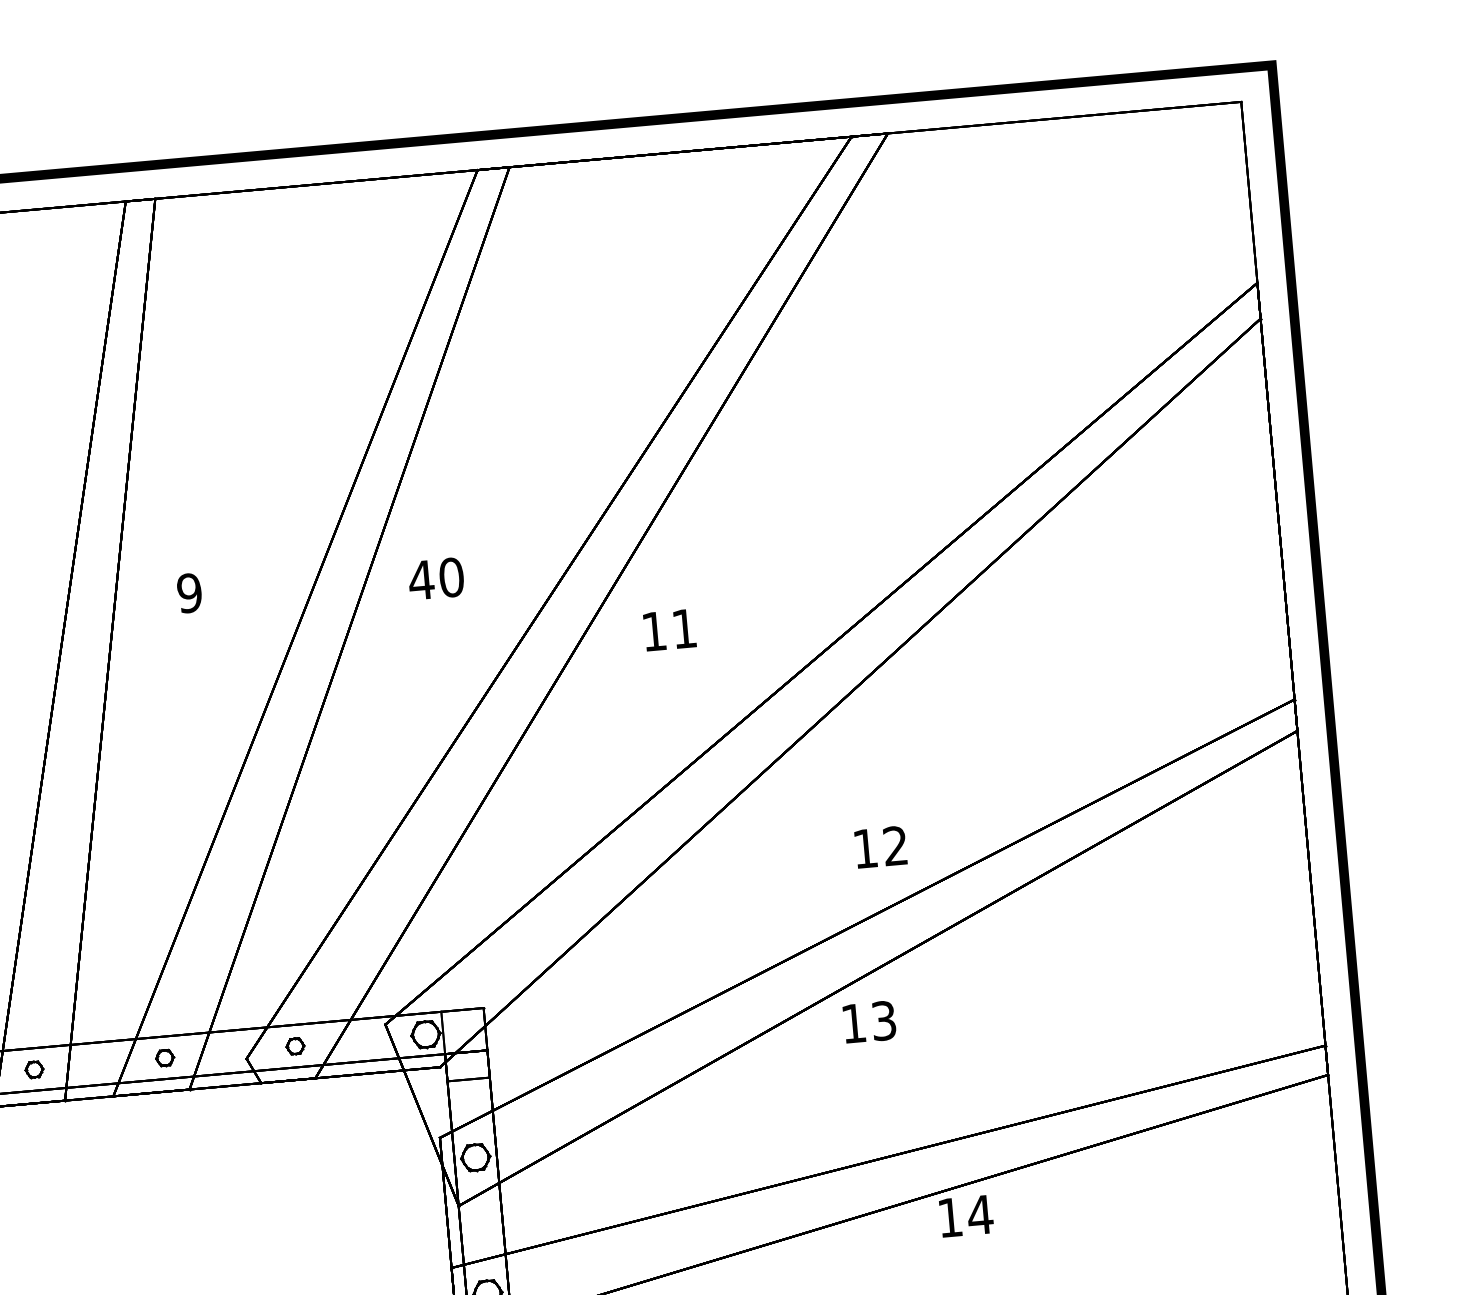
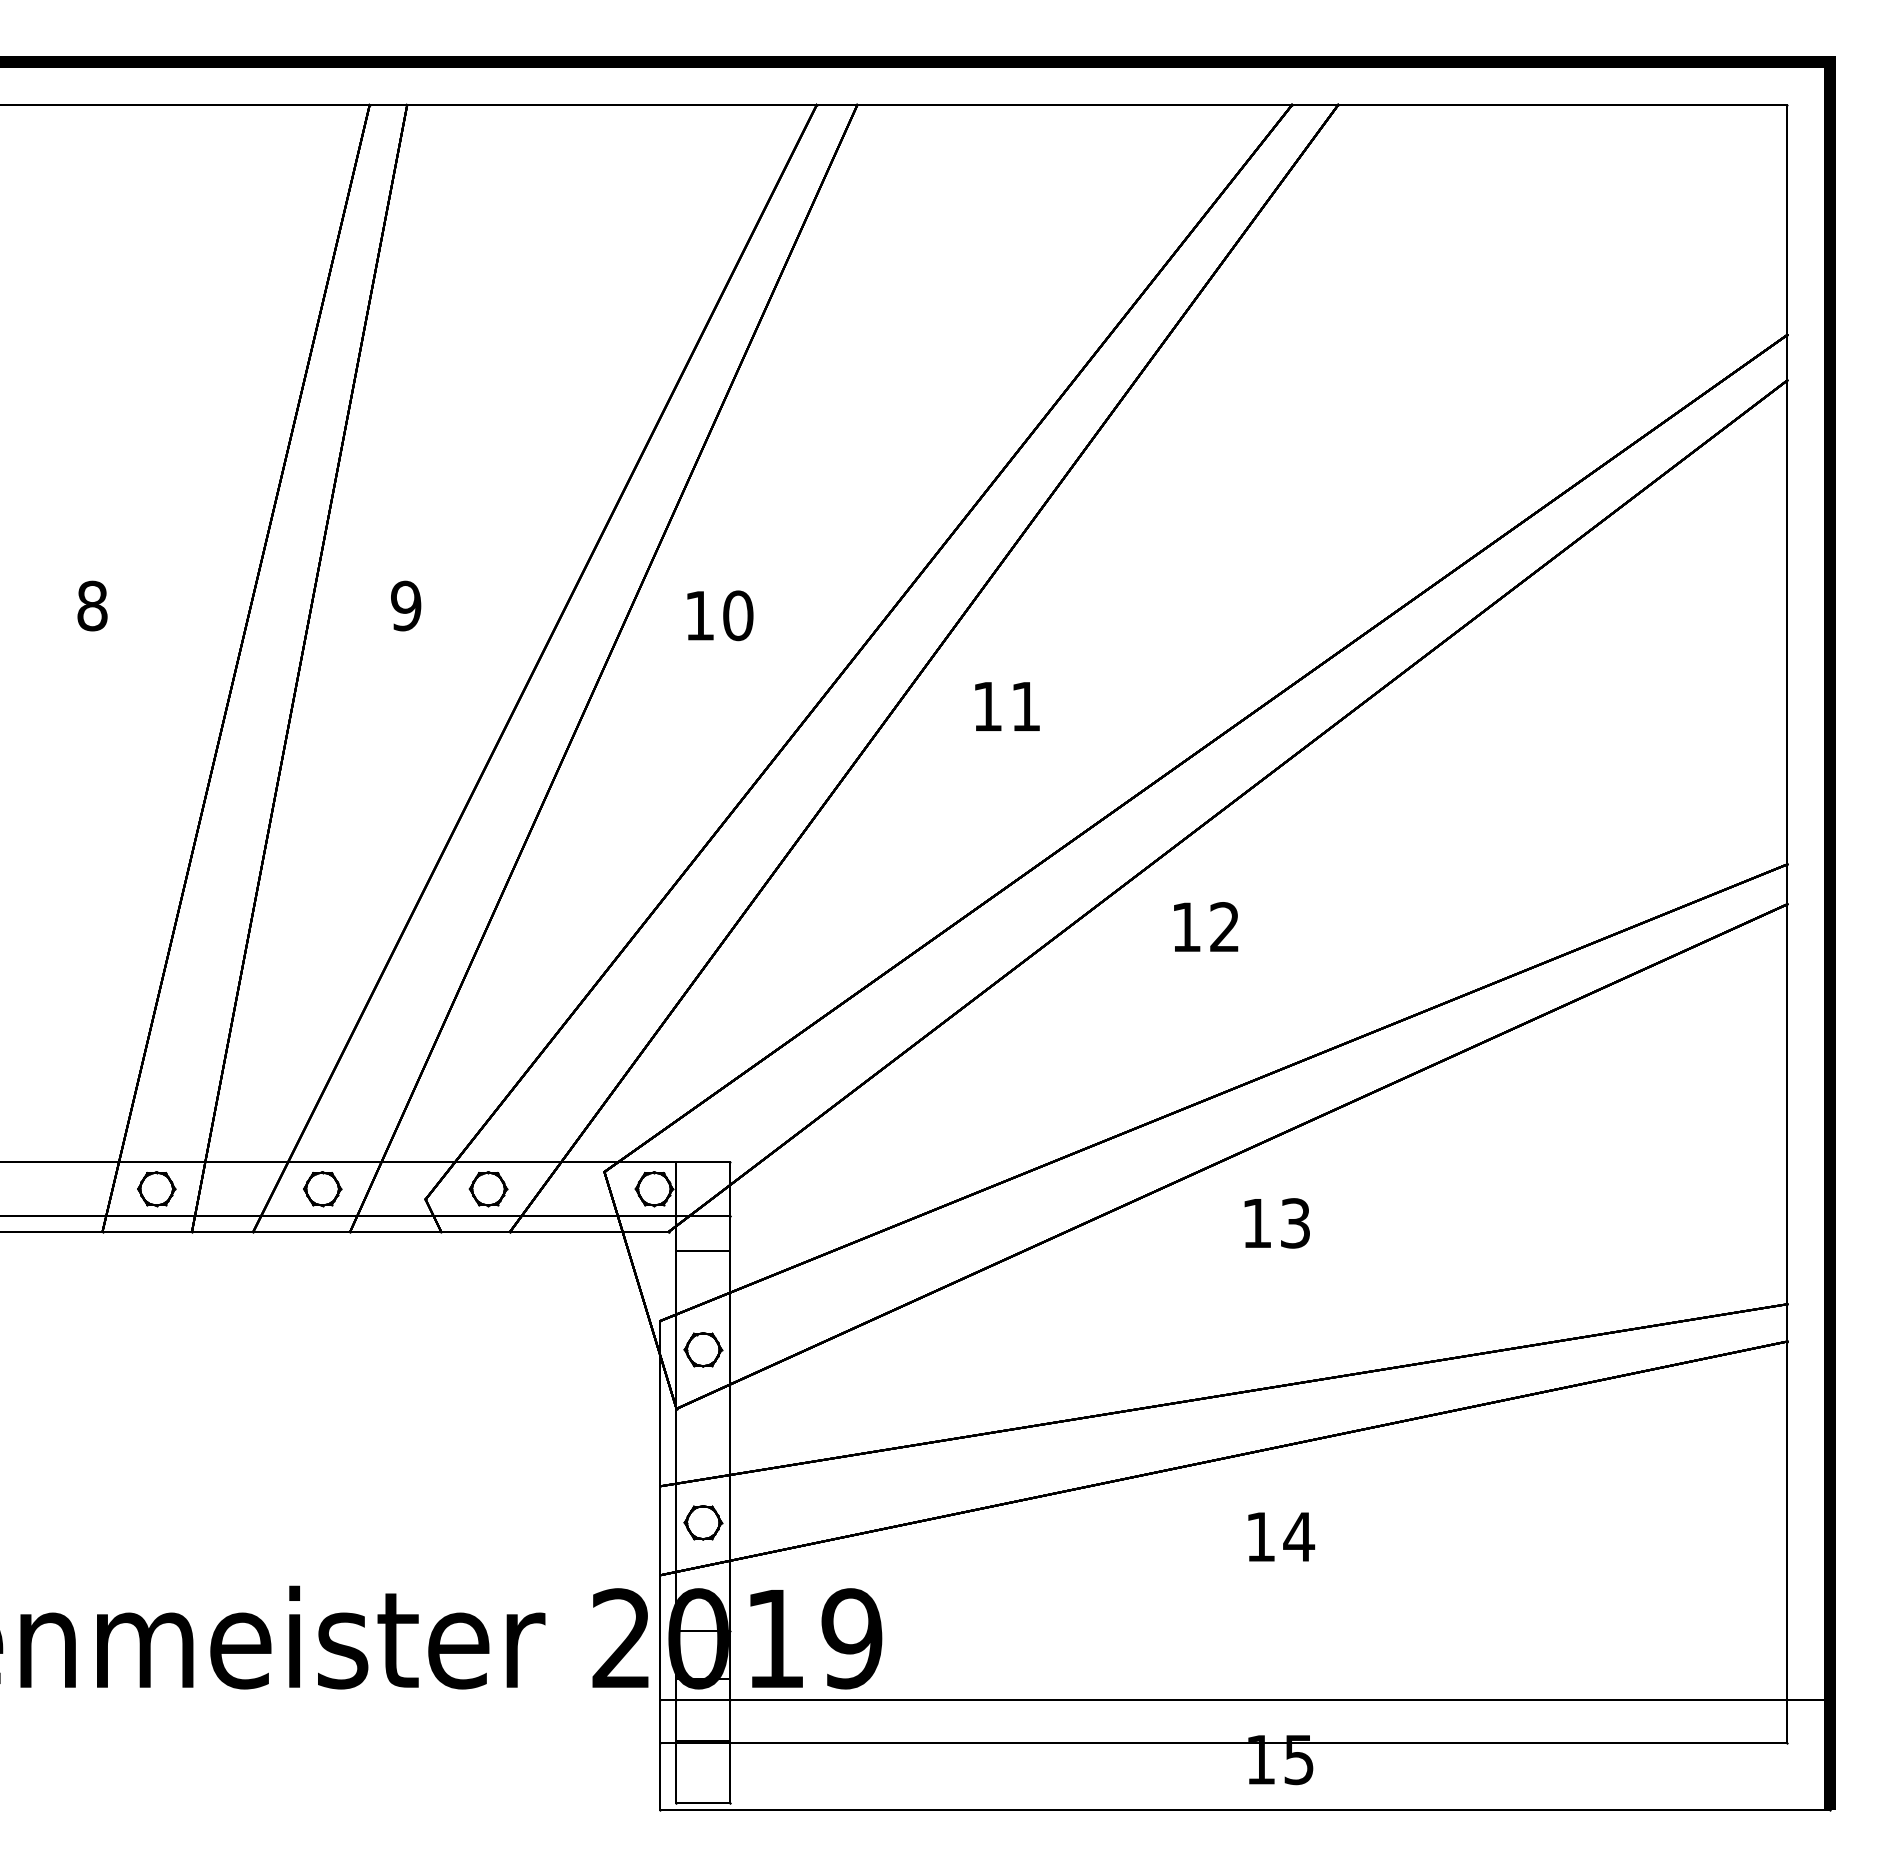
text: (421, 580) -> (699, 615), 40 -> 10
text: (881, 846) -> (1206, 926), moved
text: (869, 1022) -> (1276, 1223), moved
part: (295, 1046) -> (488, 1189), size x1.67
part: (164, 1058) -> (322, 1189), size x1.67
part: (34, 1069) -> (156, 1189), size x1.67
text: (966, 1215) -> (1281, 1536), moved

